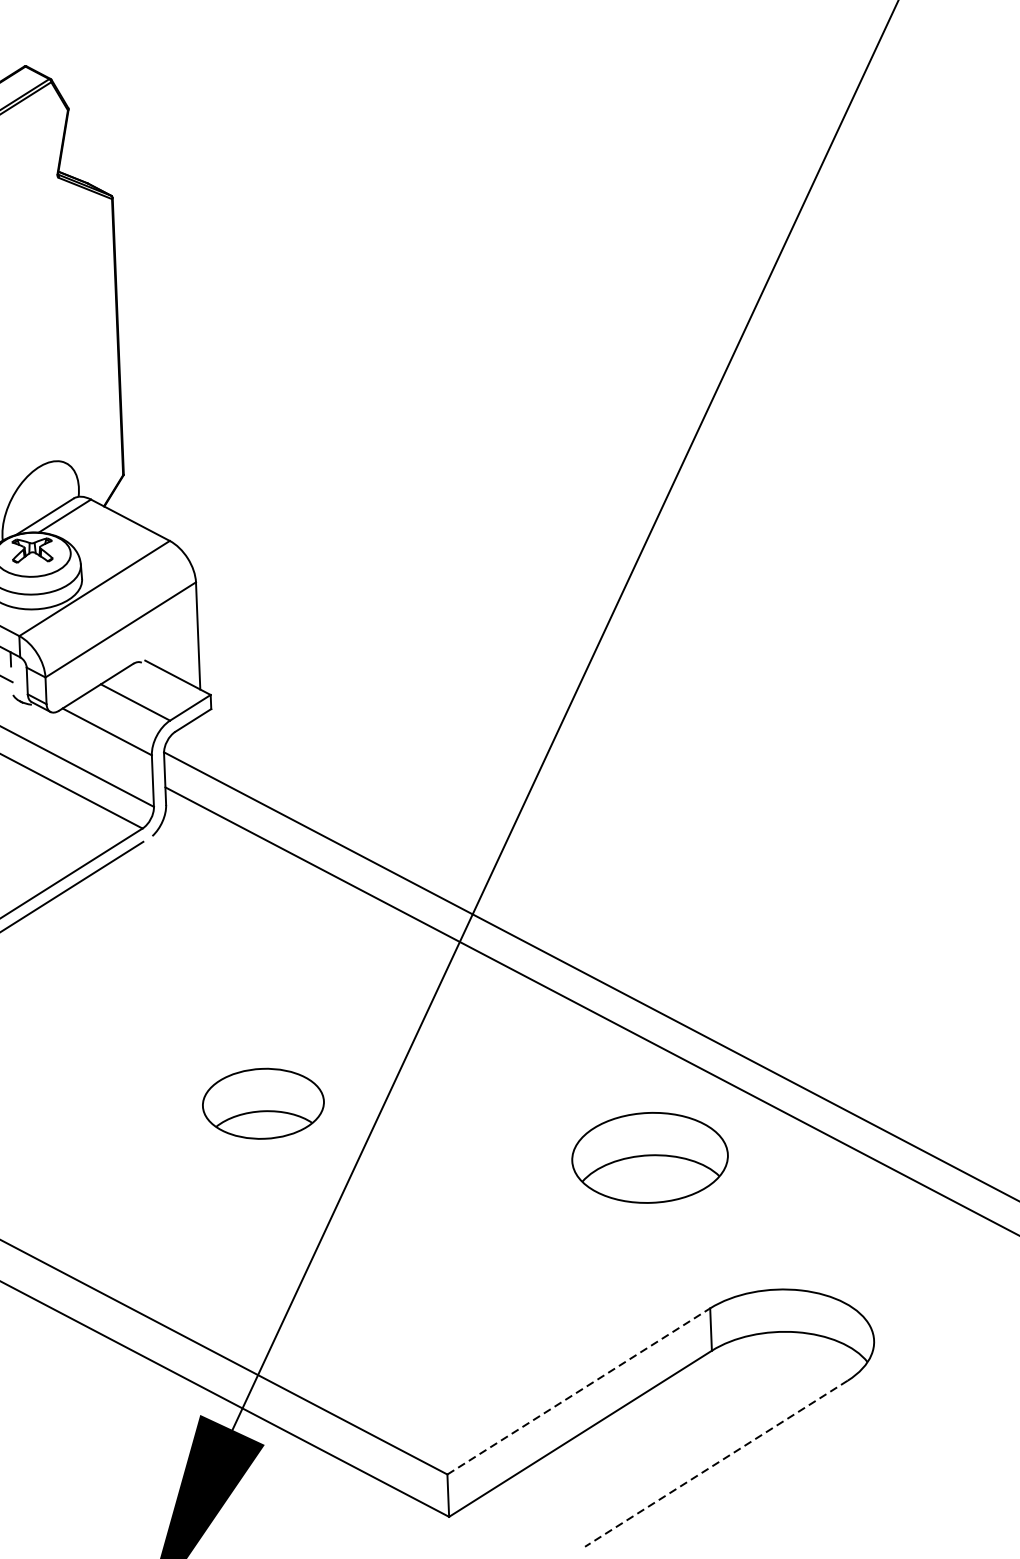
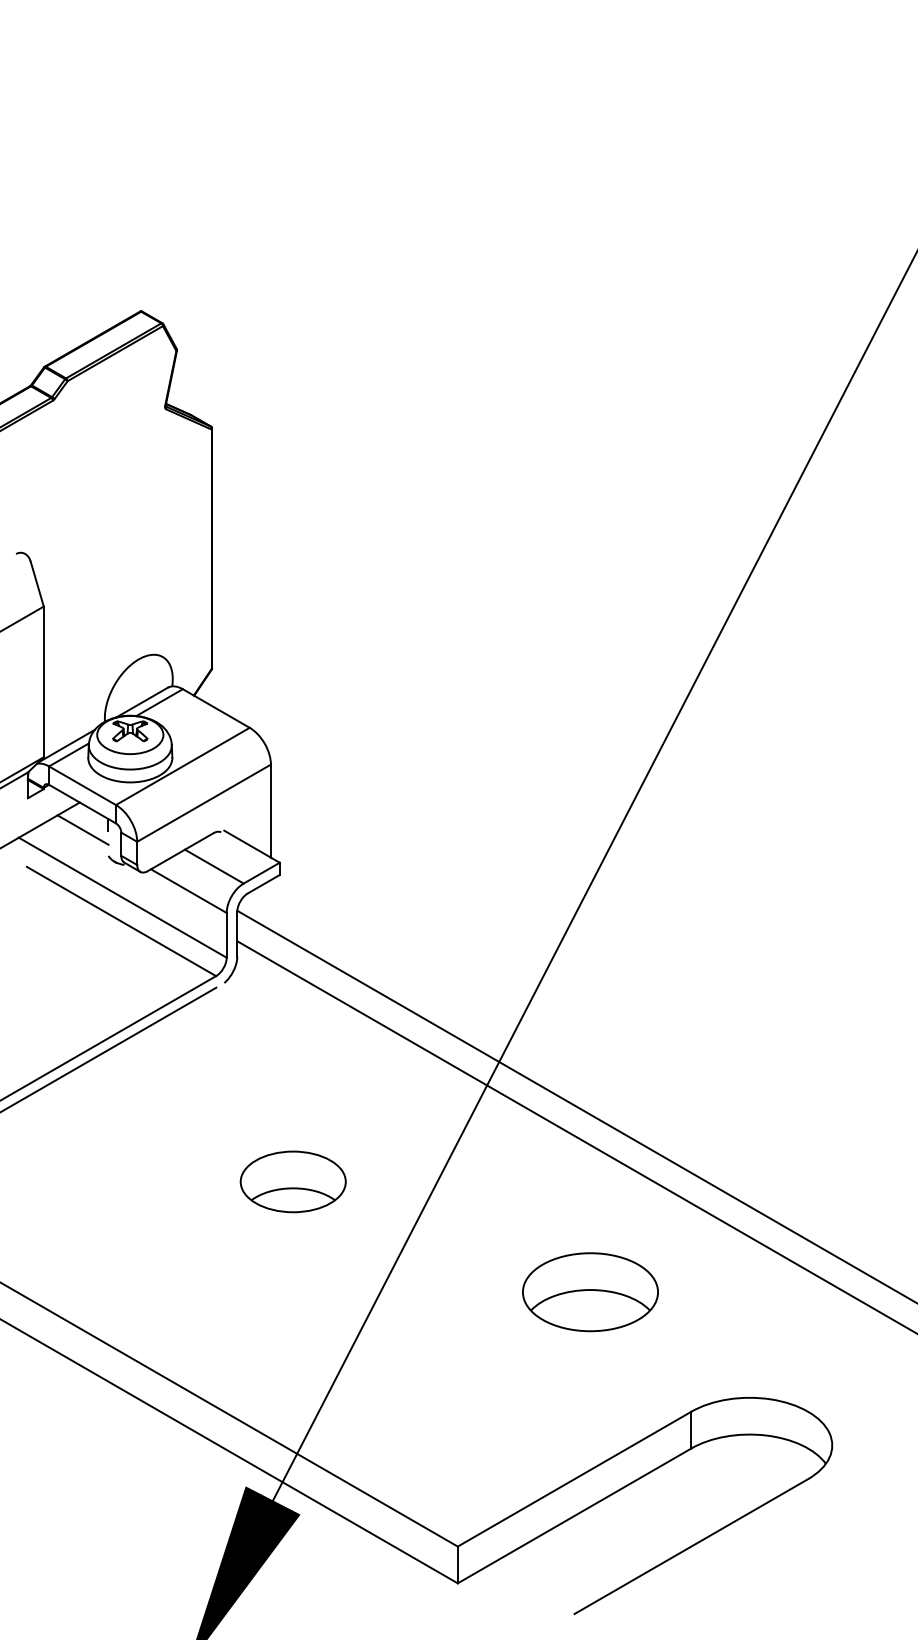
part: (262, 1103) -> (292, 1181), moved
part: (650, 1158) -> (590, 1292), moved
line: (578, 1391) -> (574, 1479), dashed -> solid
line: (716, 1463) -> (691, 1546), dashed -> solid

